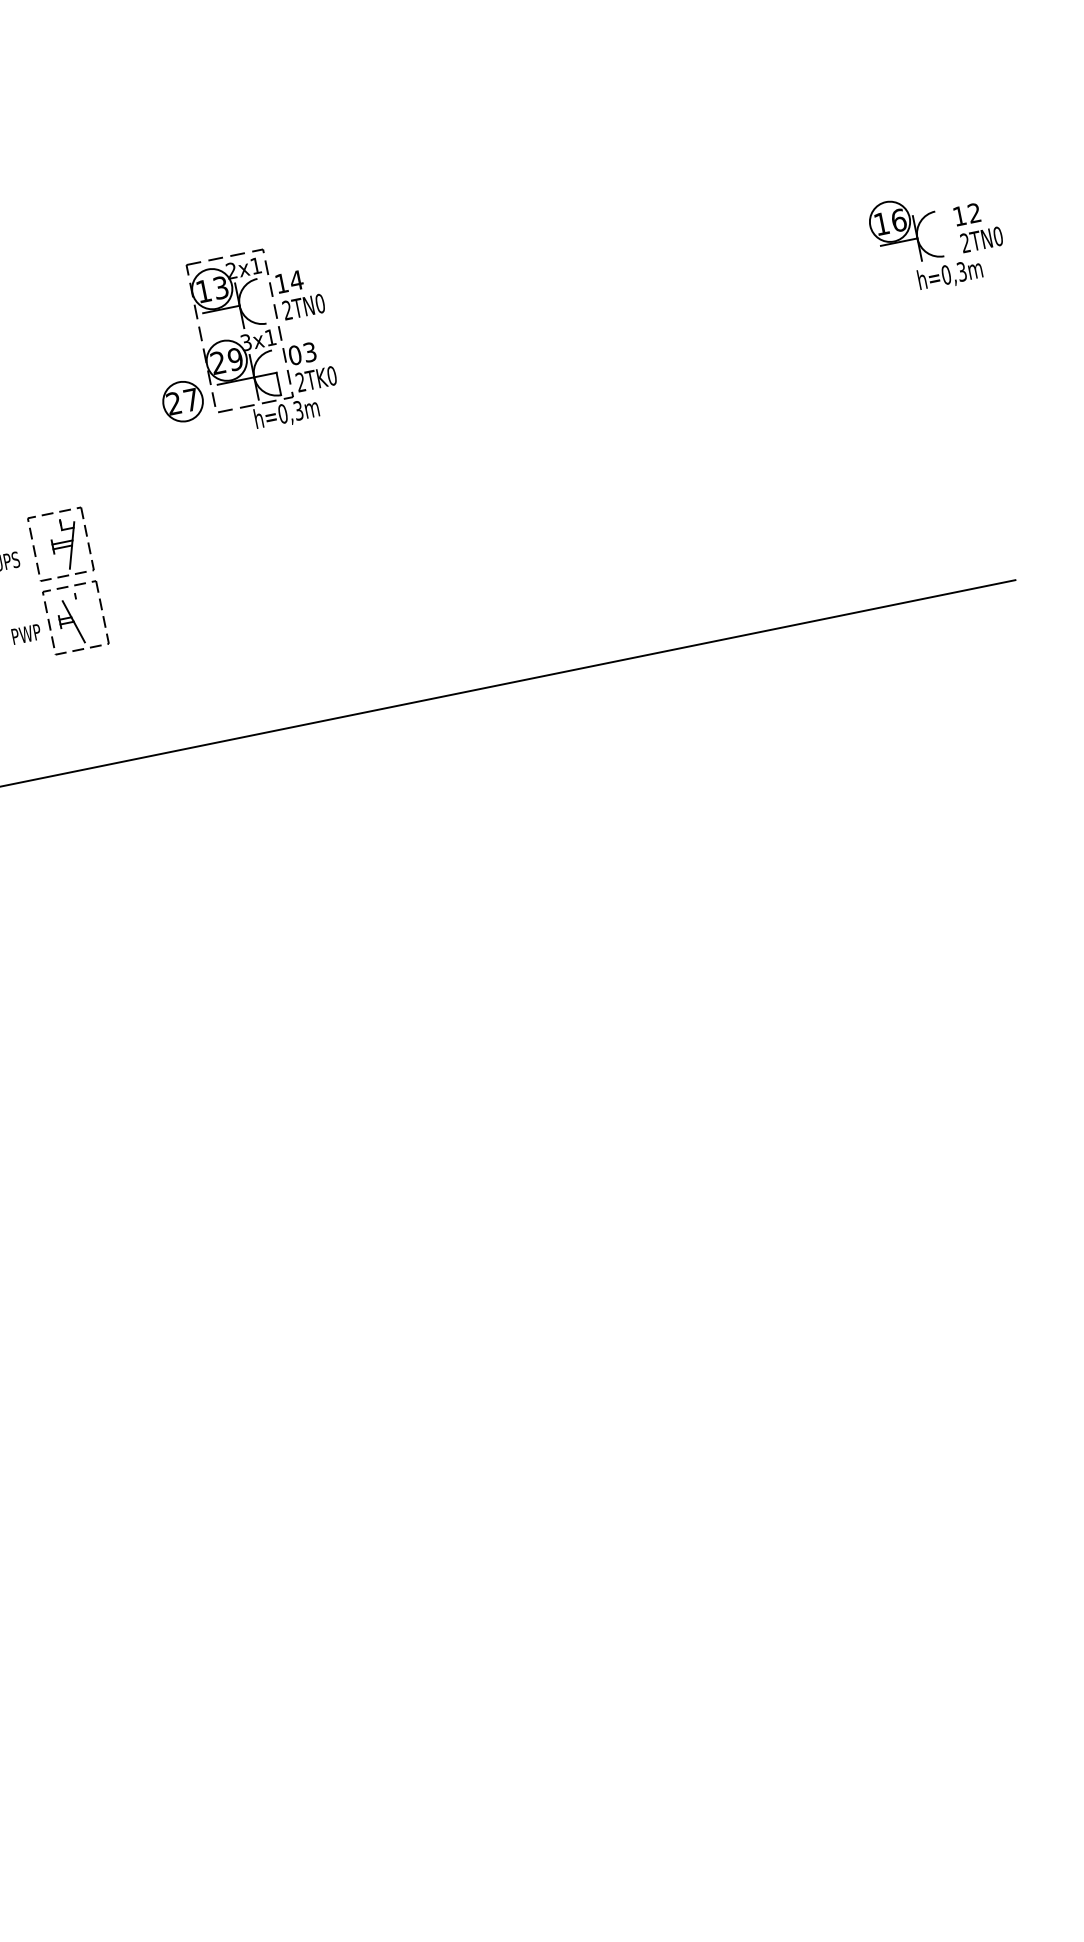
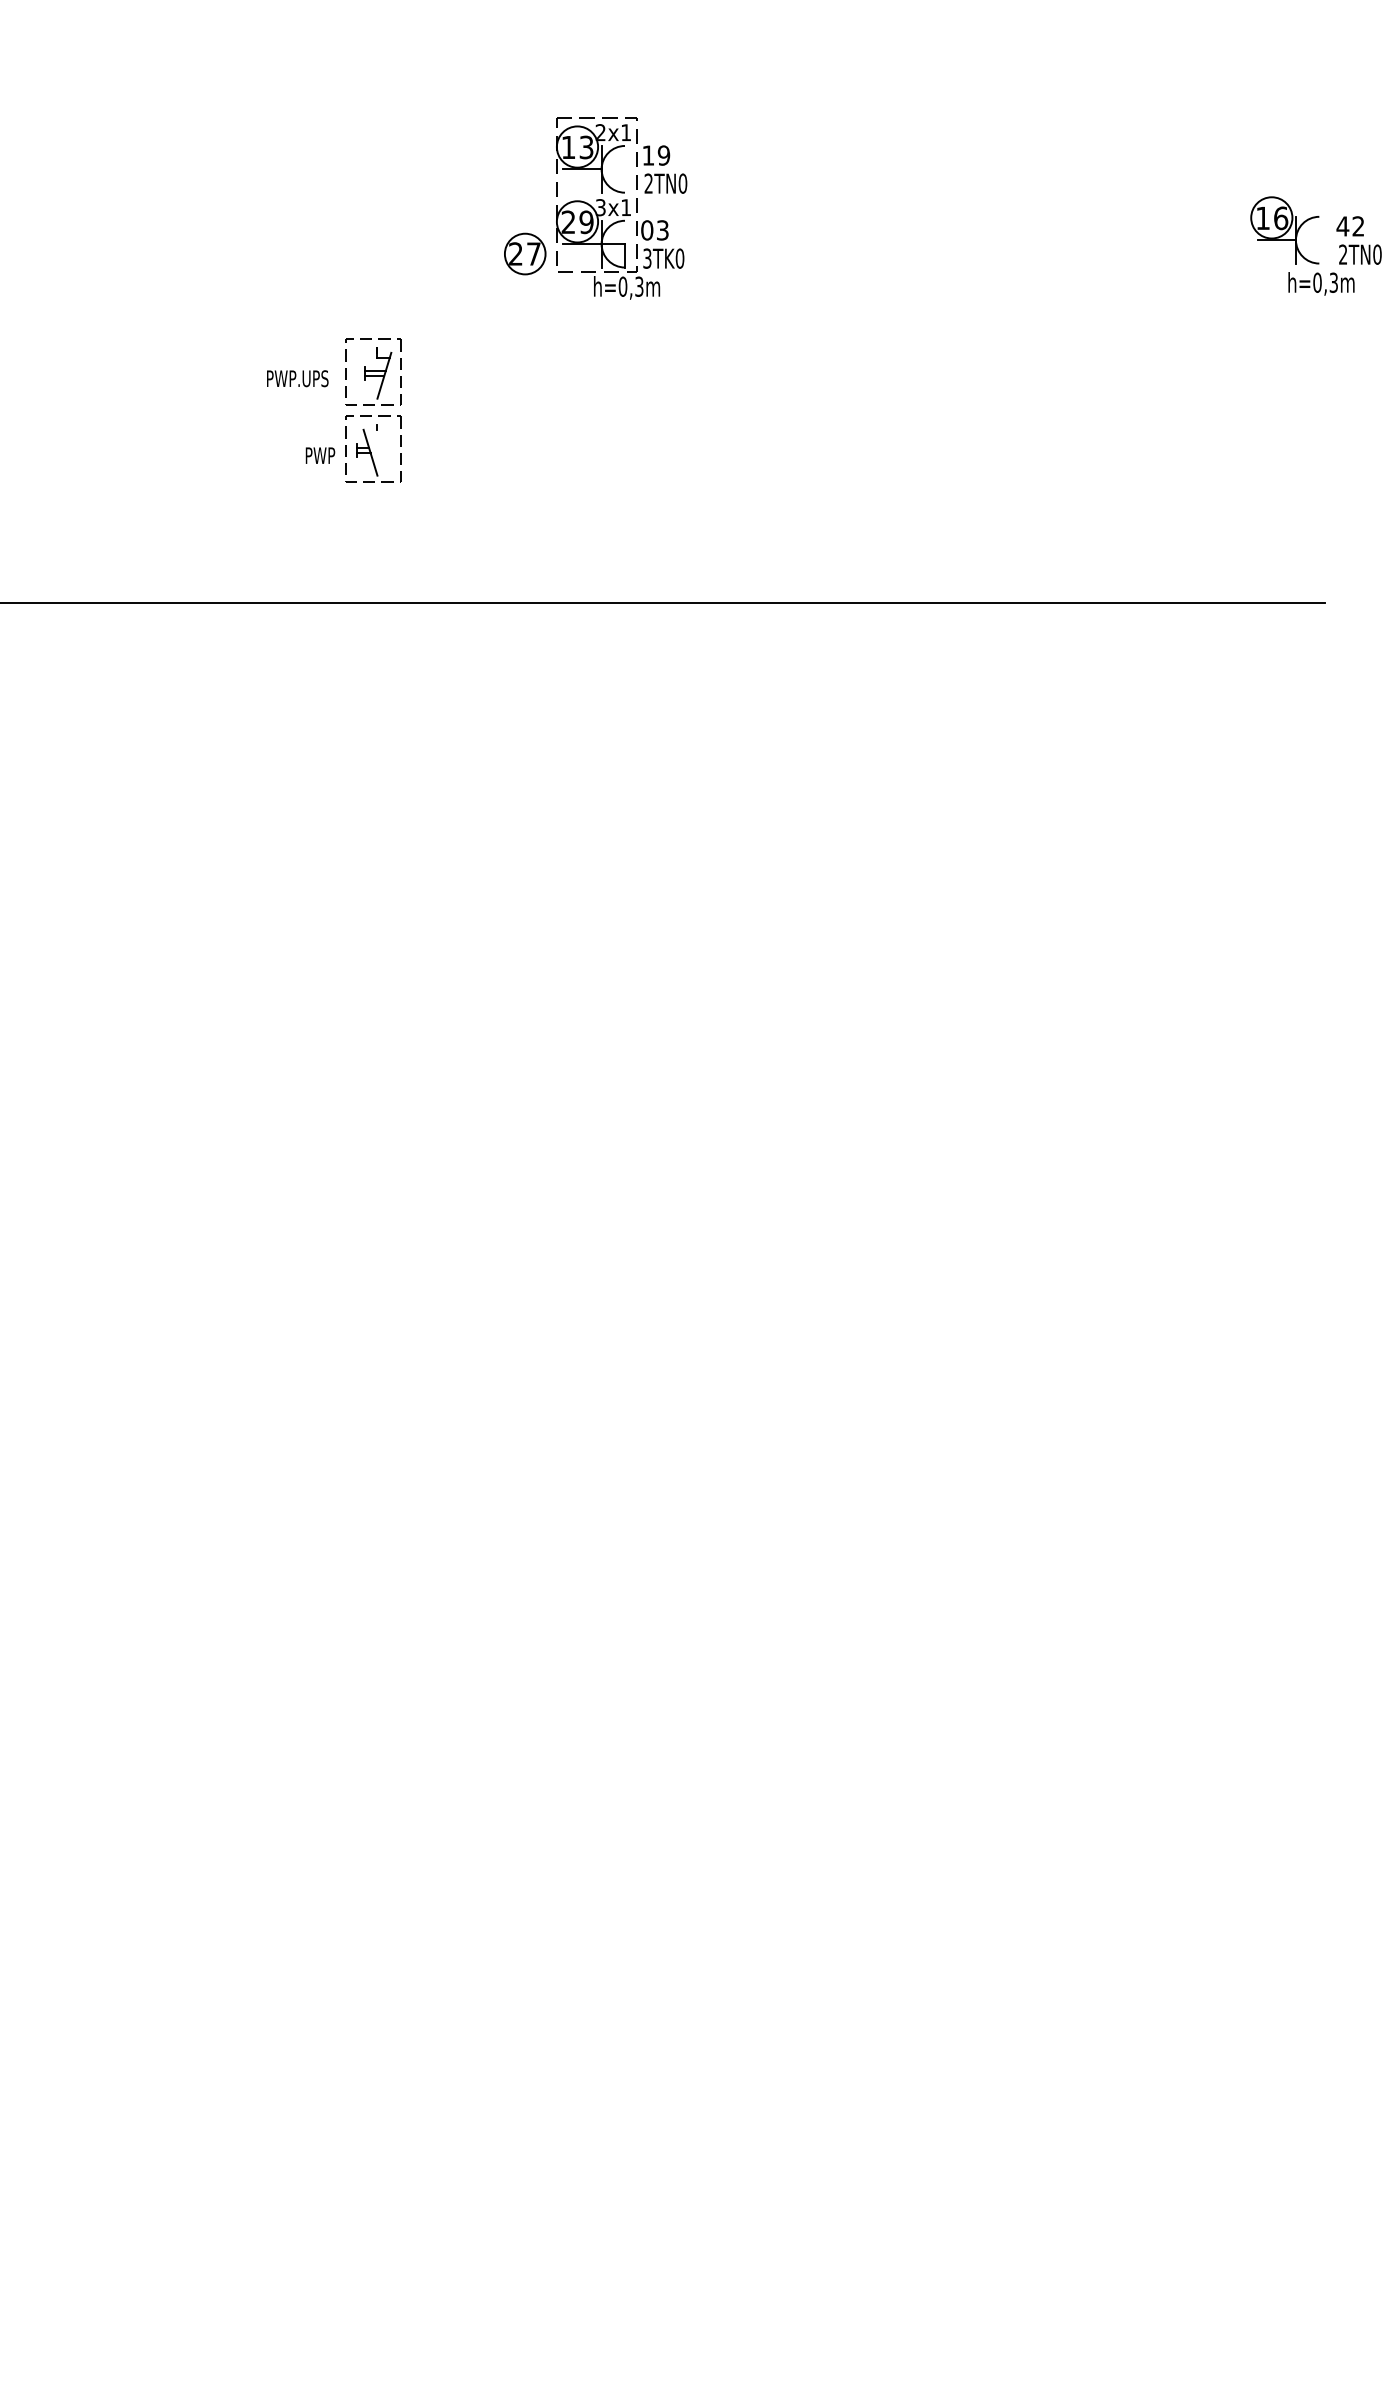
text: (959, 216) -> (1342, 226), 12 -> 42
text: (296, 280) -> (663, 155), 14 -> 19
text: (300, 382) -> (647, 258), 2TK0 -> 3TK0

